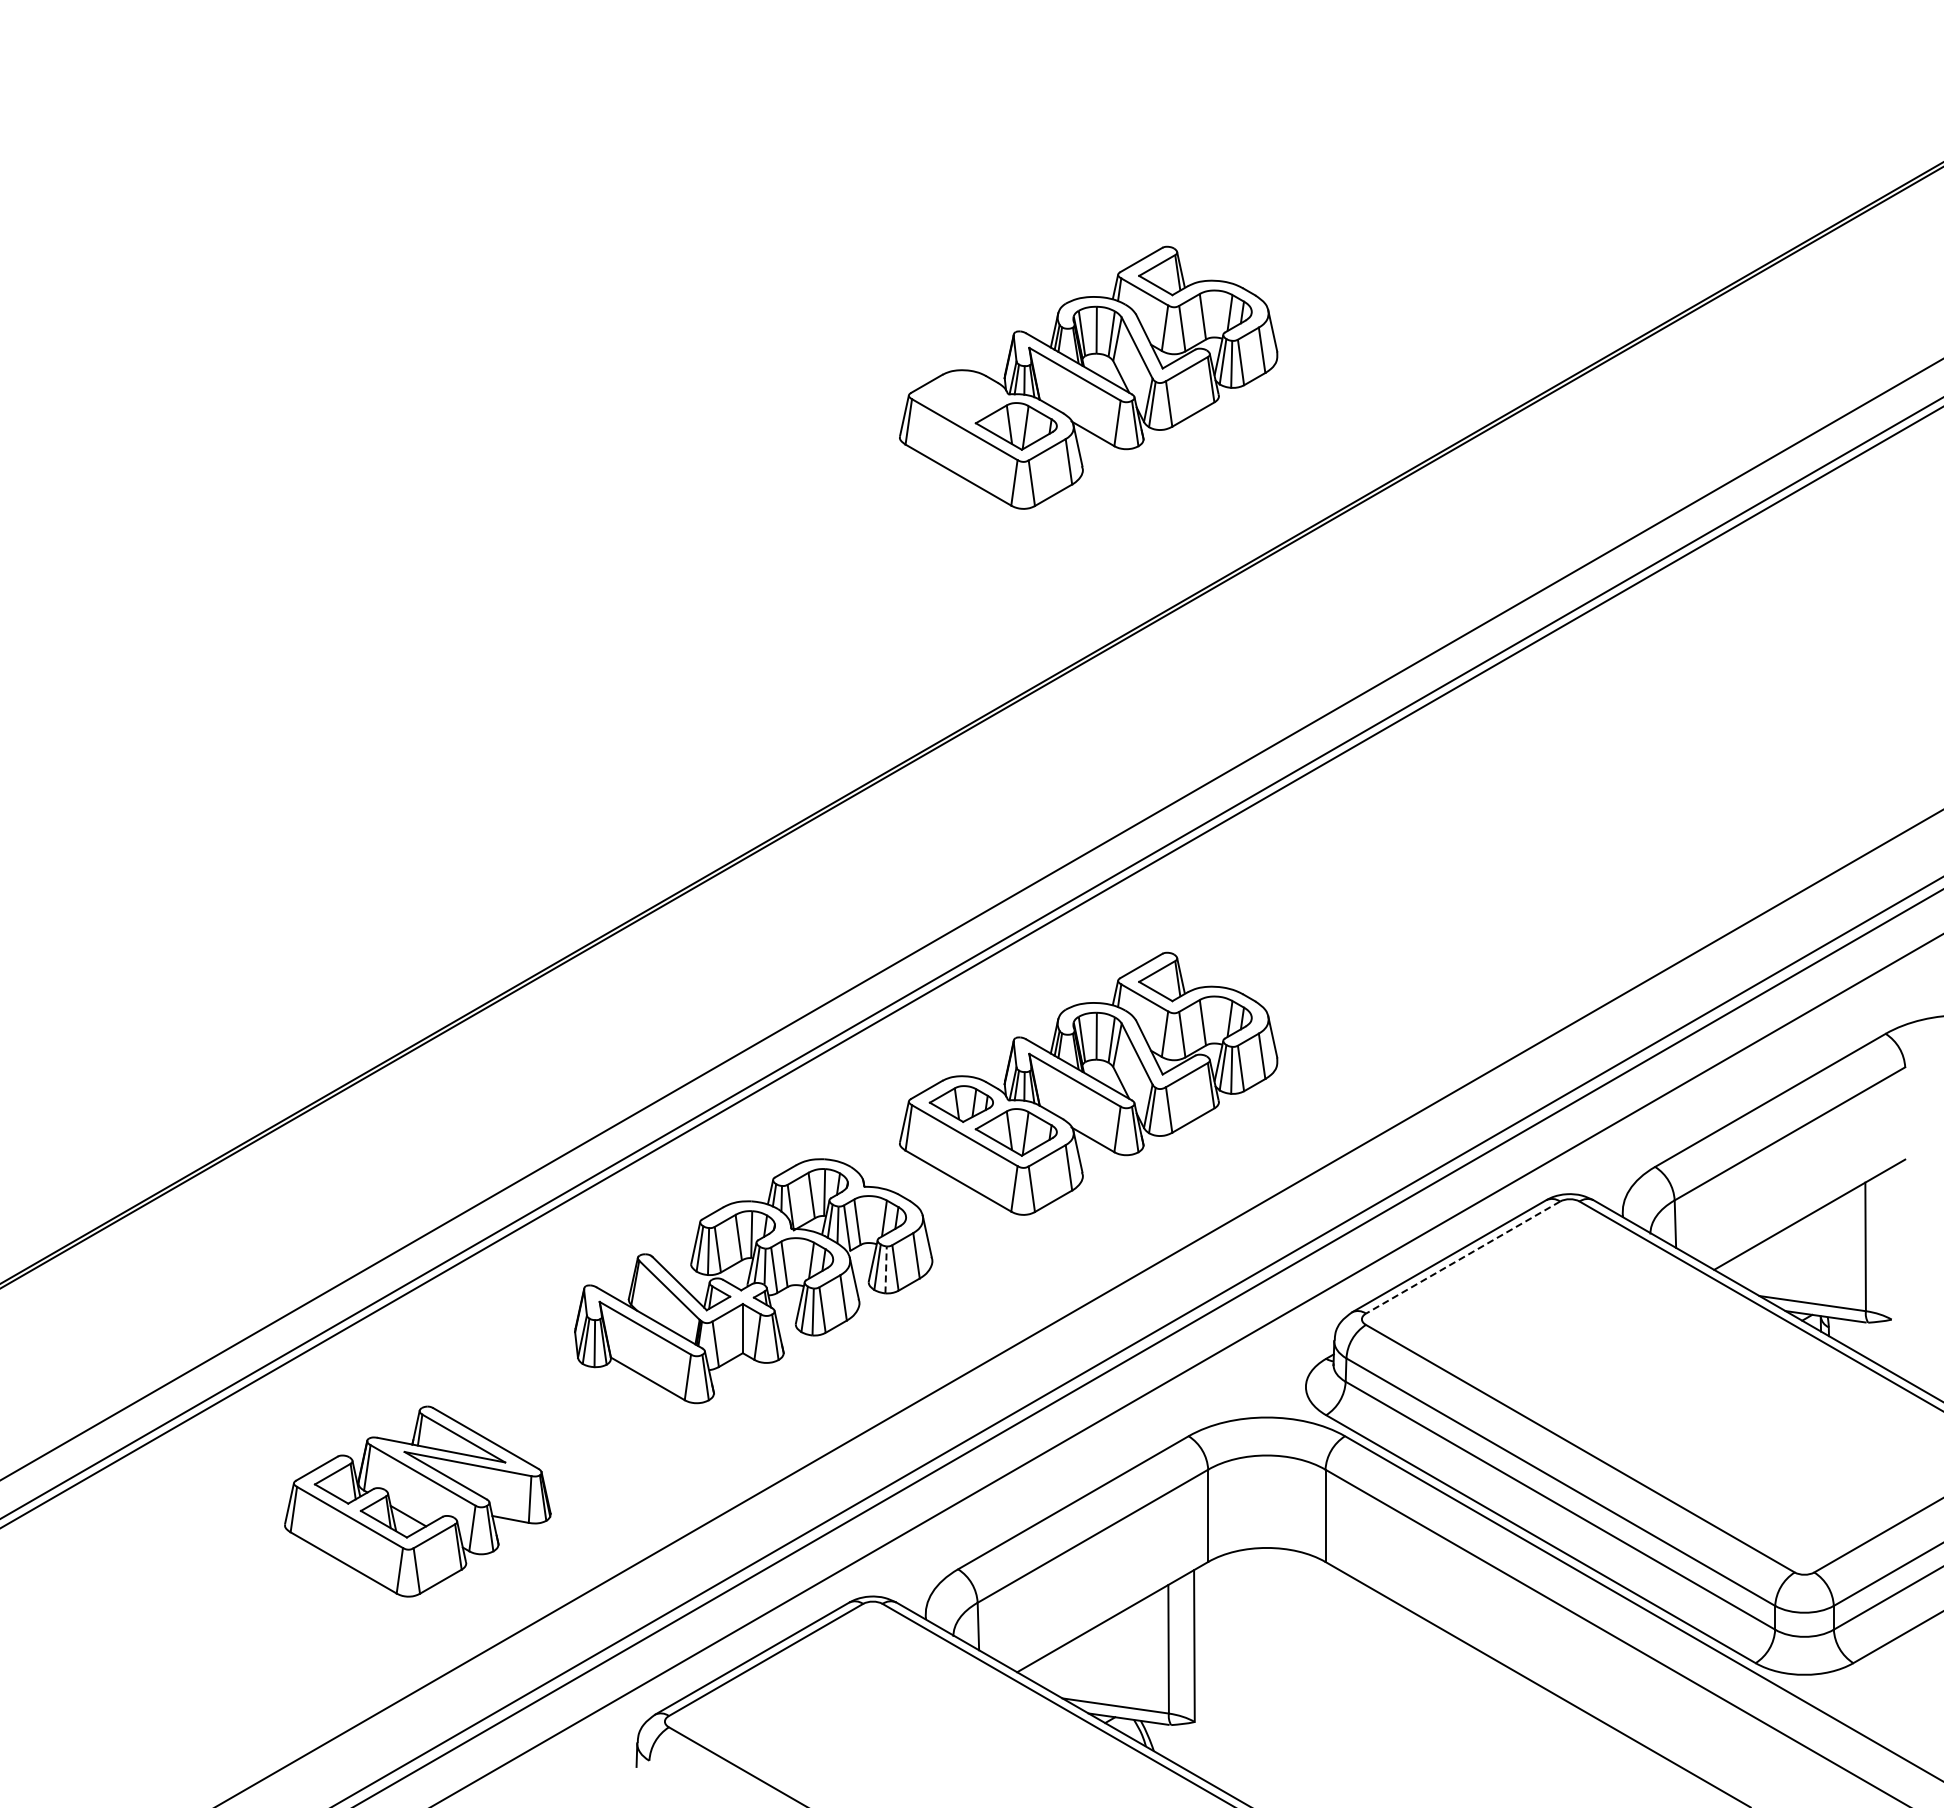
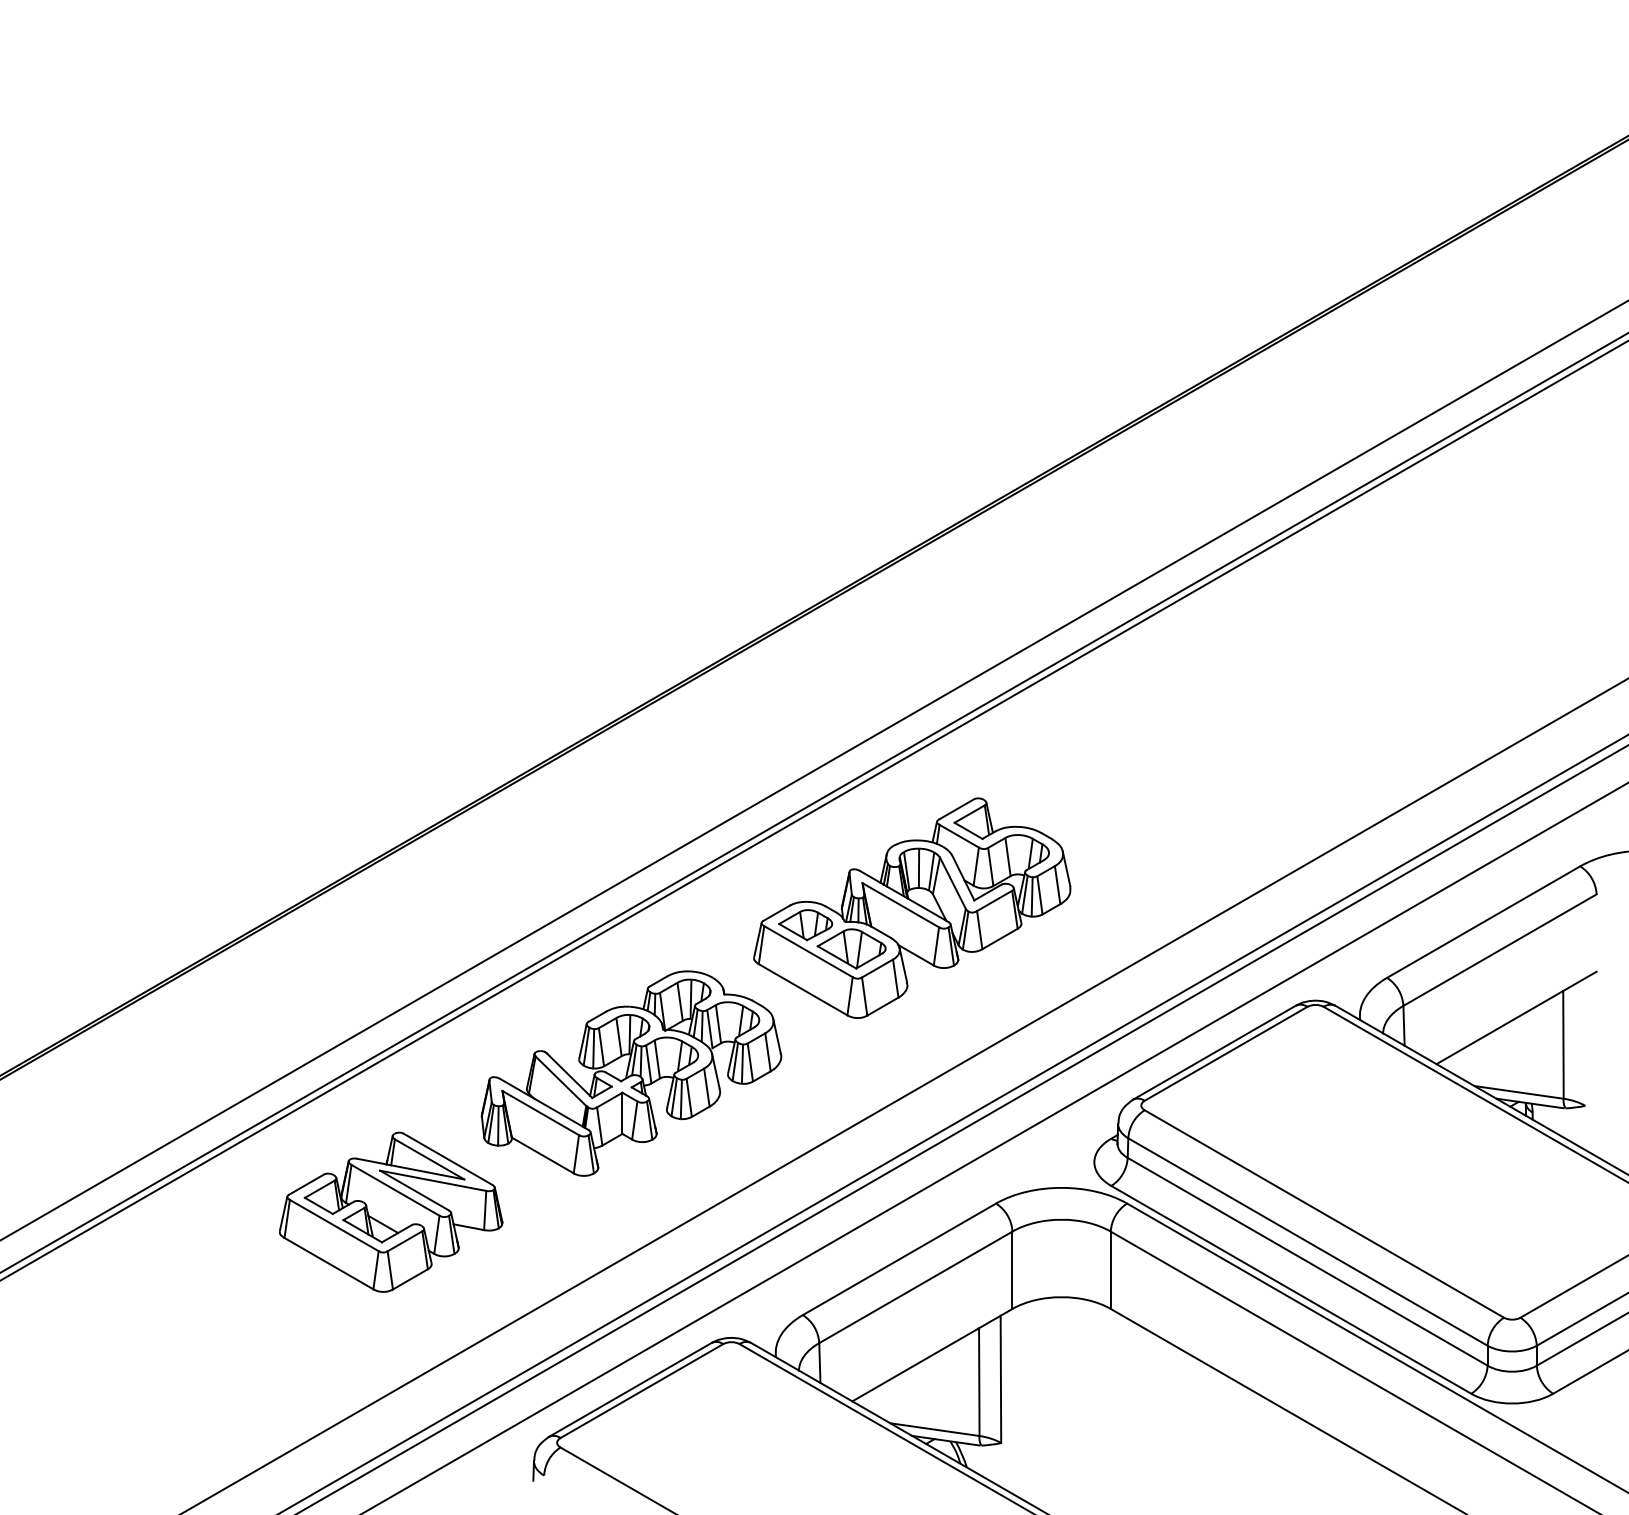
part: (1088, 377) -> (912, 316), removed
line: (1462, 1257) -> (1225, 1053), dashed -> solid
line: (886, 1270) -> (742, 1064), dashed -> solid
part: (417, 1501) -> (390, 1212), moved

